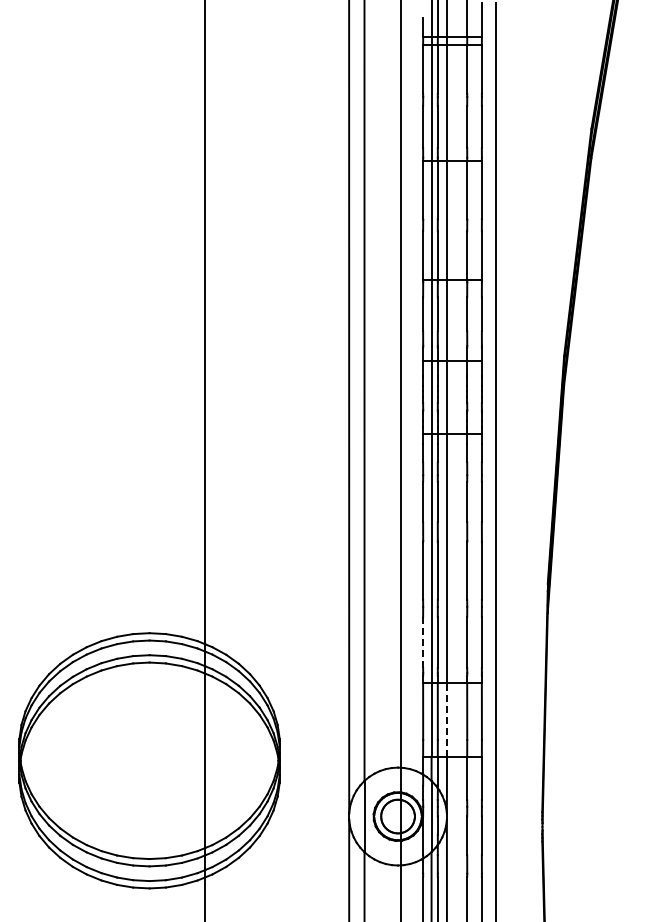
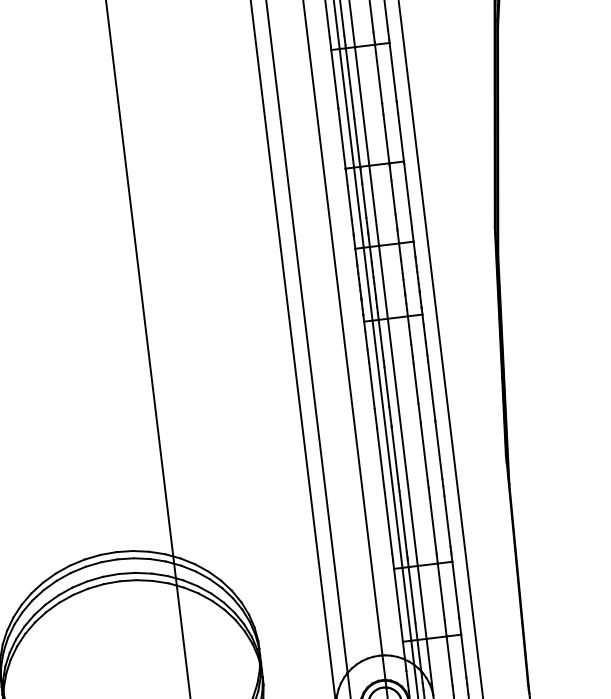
line: (423, 642) -> (389, 528), dashed -> solid
line: (447, 719) -> (422, 601), dashed -> solid

